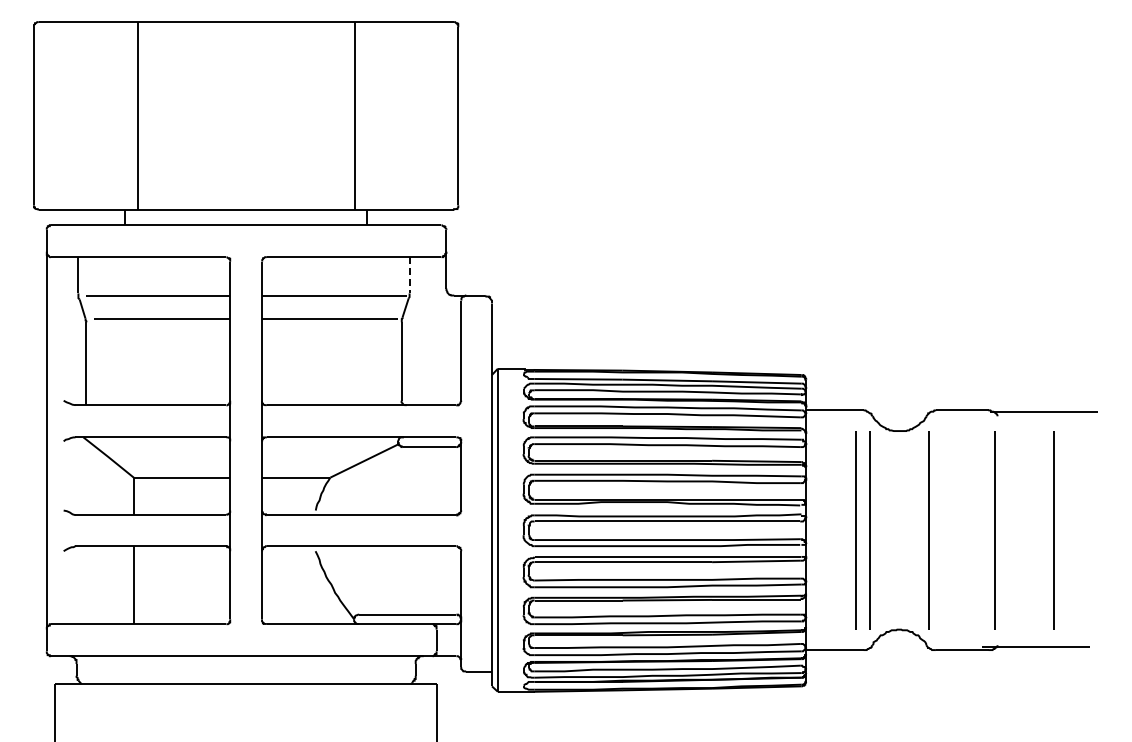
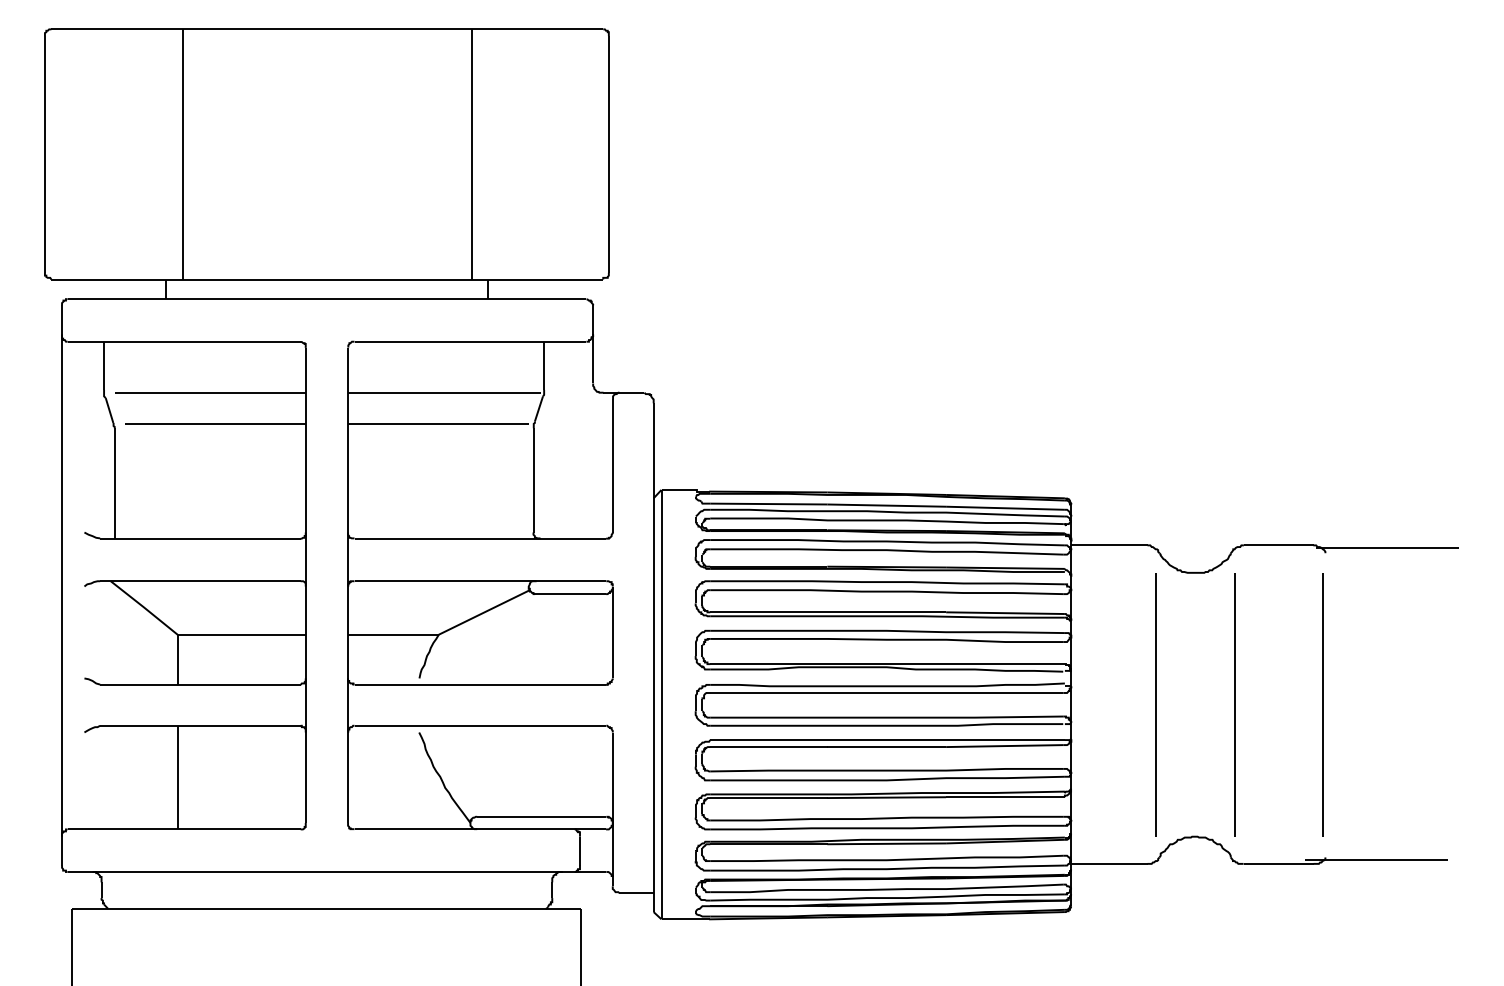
line: (409, 275) -> (544, 366), dashed -> solid
line: (855, 530) -> (1136, 704), removed
line: (1053, 530) -> (1399, 704), removed

